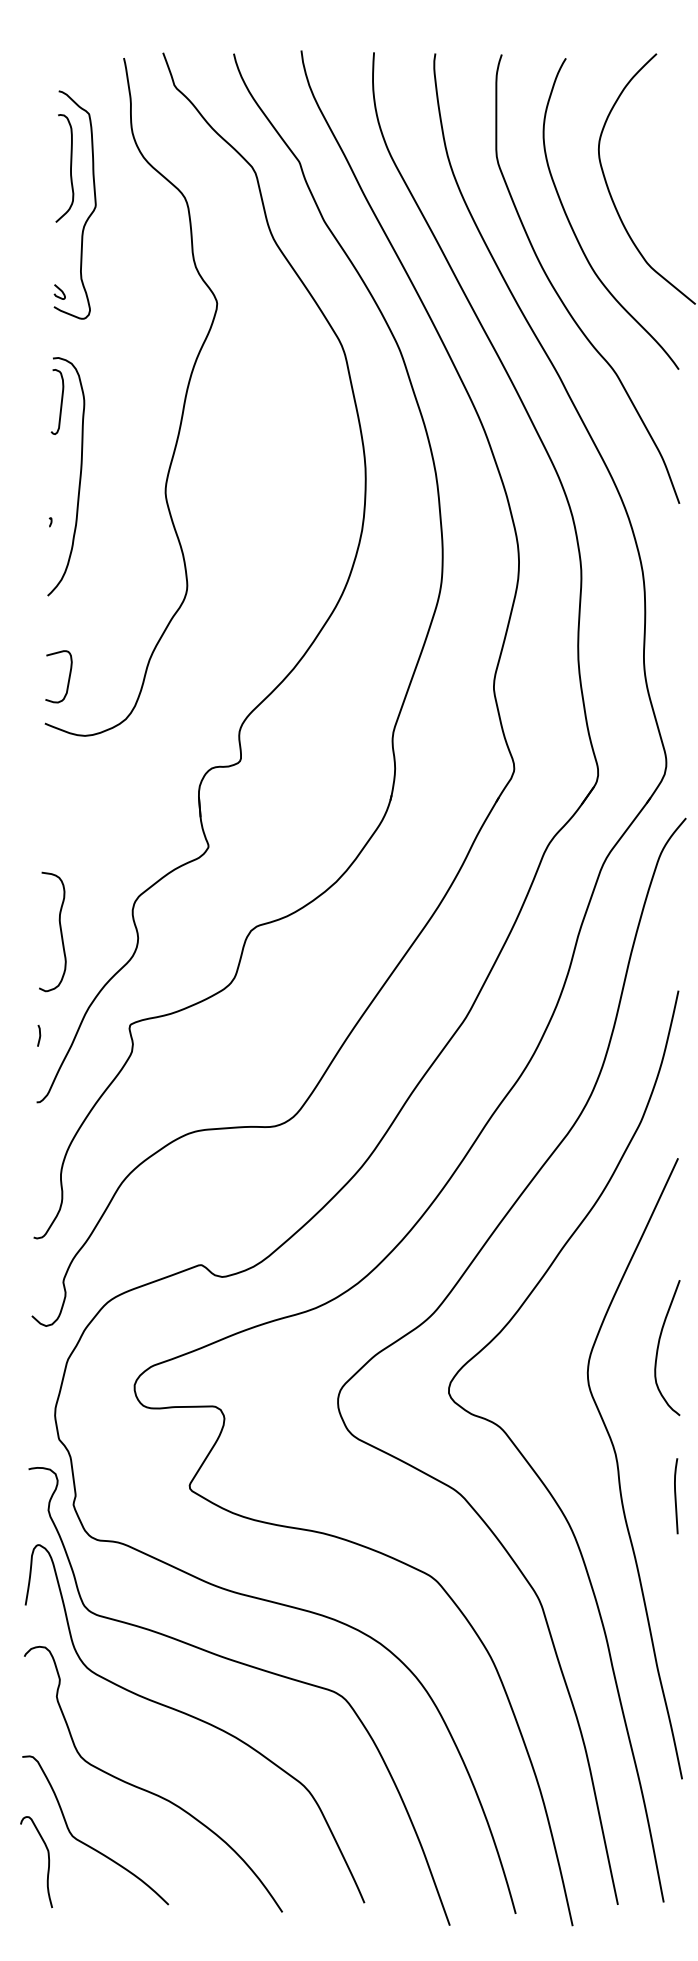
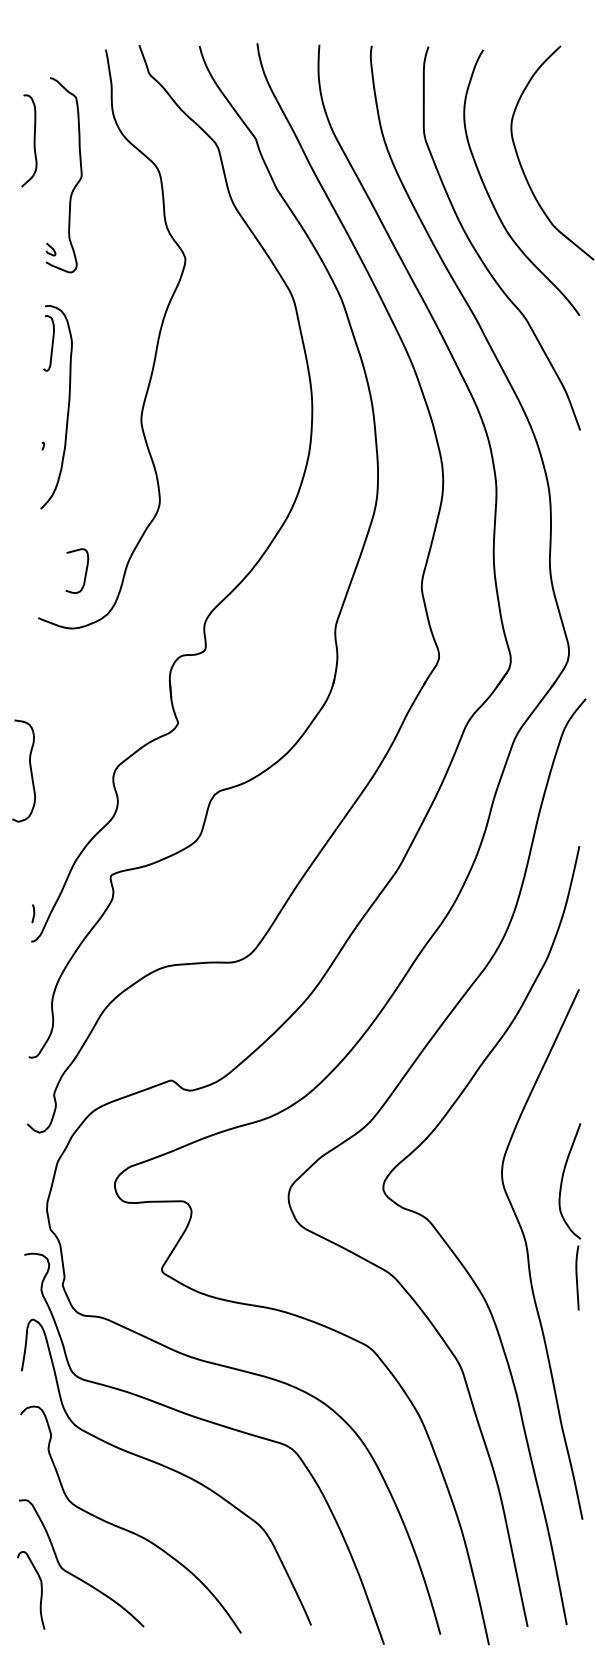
curve: (69, 167) -> (33, 140), moved
curve: (68, 676) -> (85, 570), moved
curve: (59, 927) -> (29, 767), moved
line: (39, 1035) -> (33, 913), moved
curve: (659, 1344) -> (563, 1178), moved

